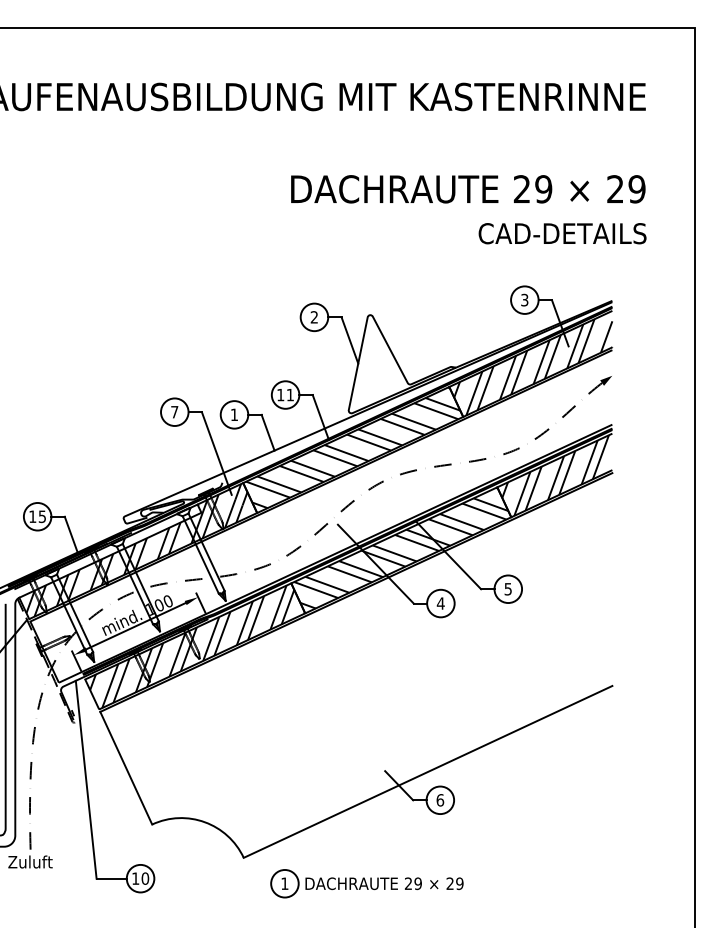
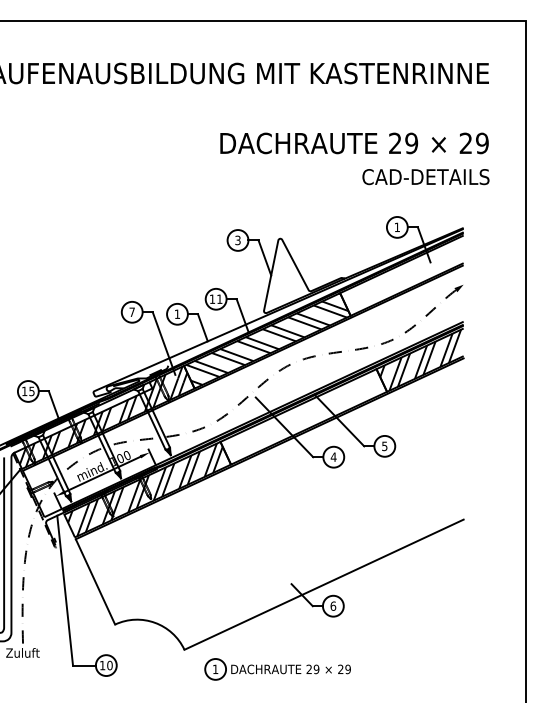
text: (523, 300) -> (396, 227), 3 -> 1
text: (313, 317) -> (237, 240), 2 -> 3
hatch: (532, 366) -> (403, 277), removed
hatch: (400, 547) -> (303, 414), removed

